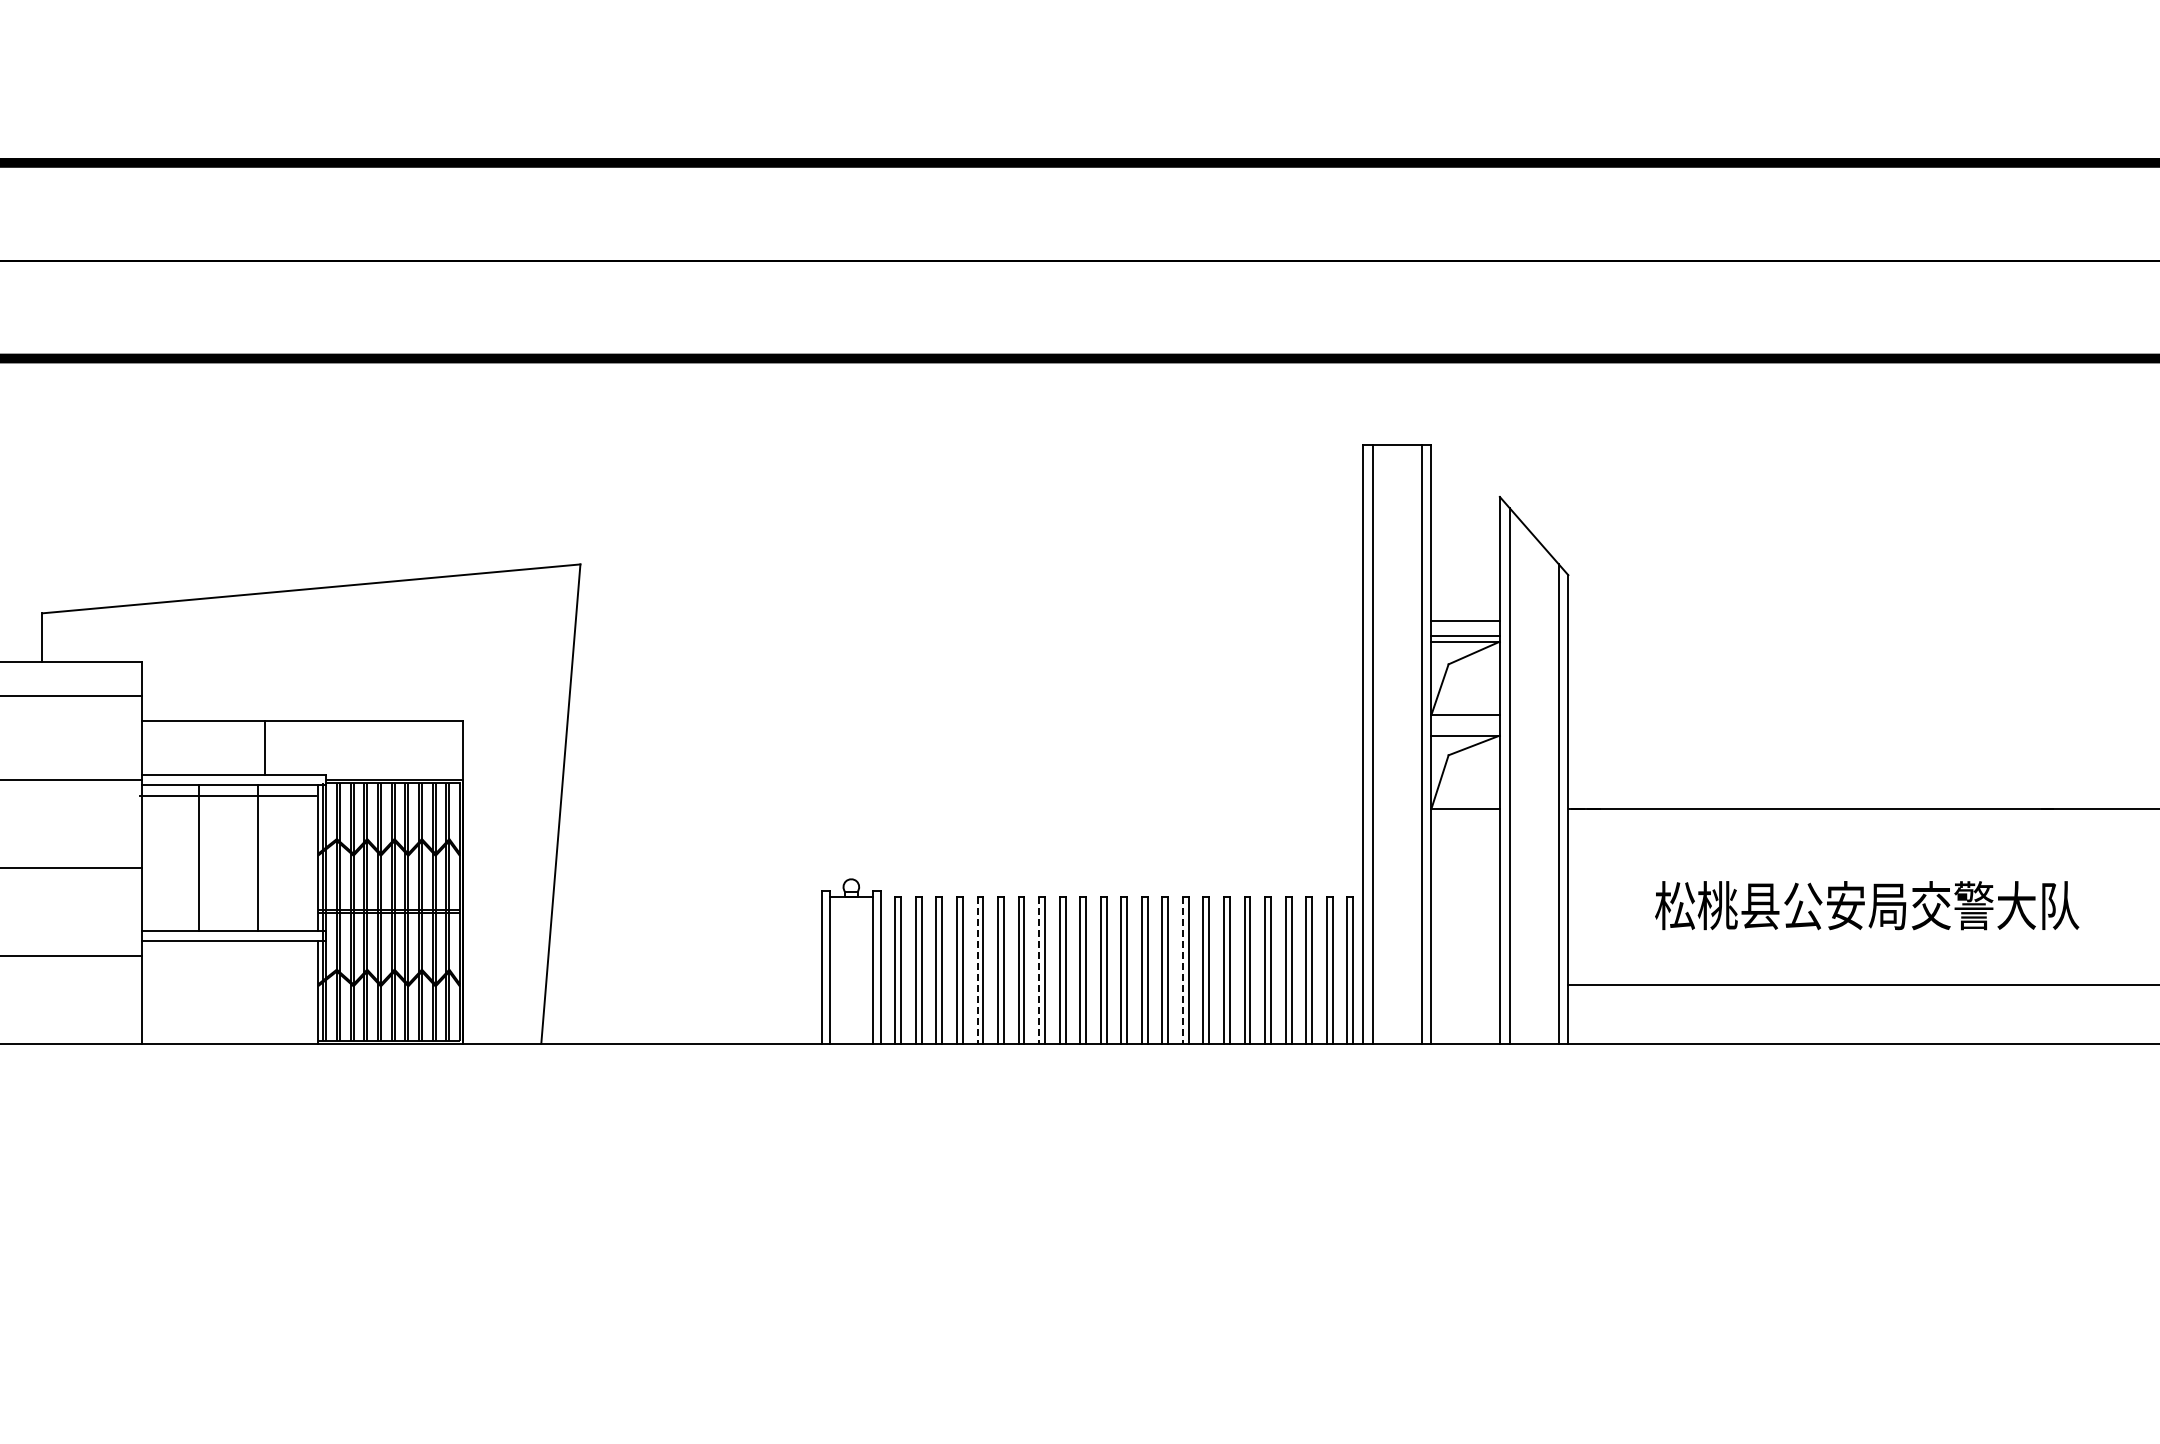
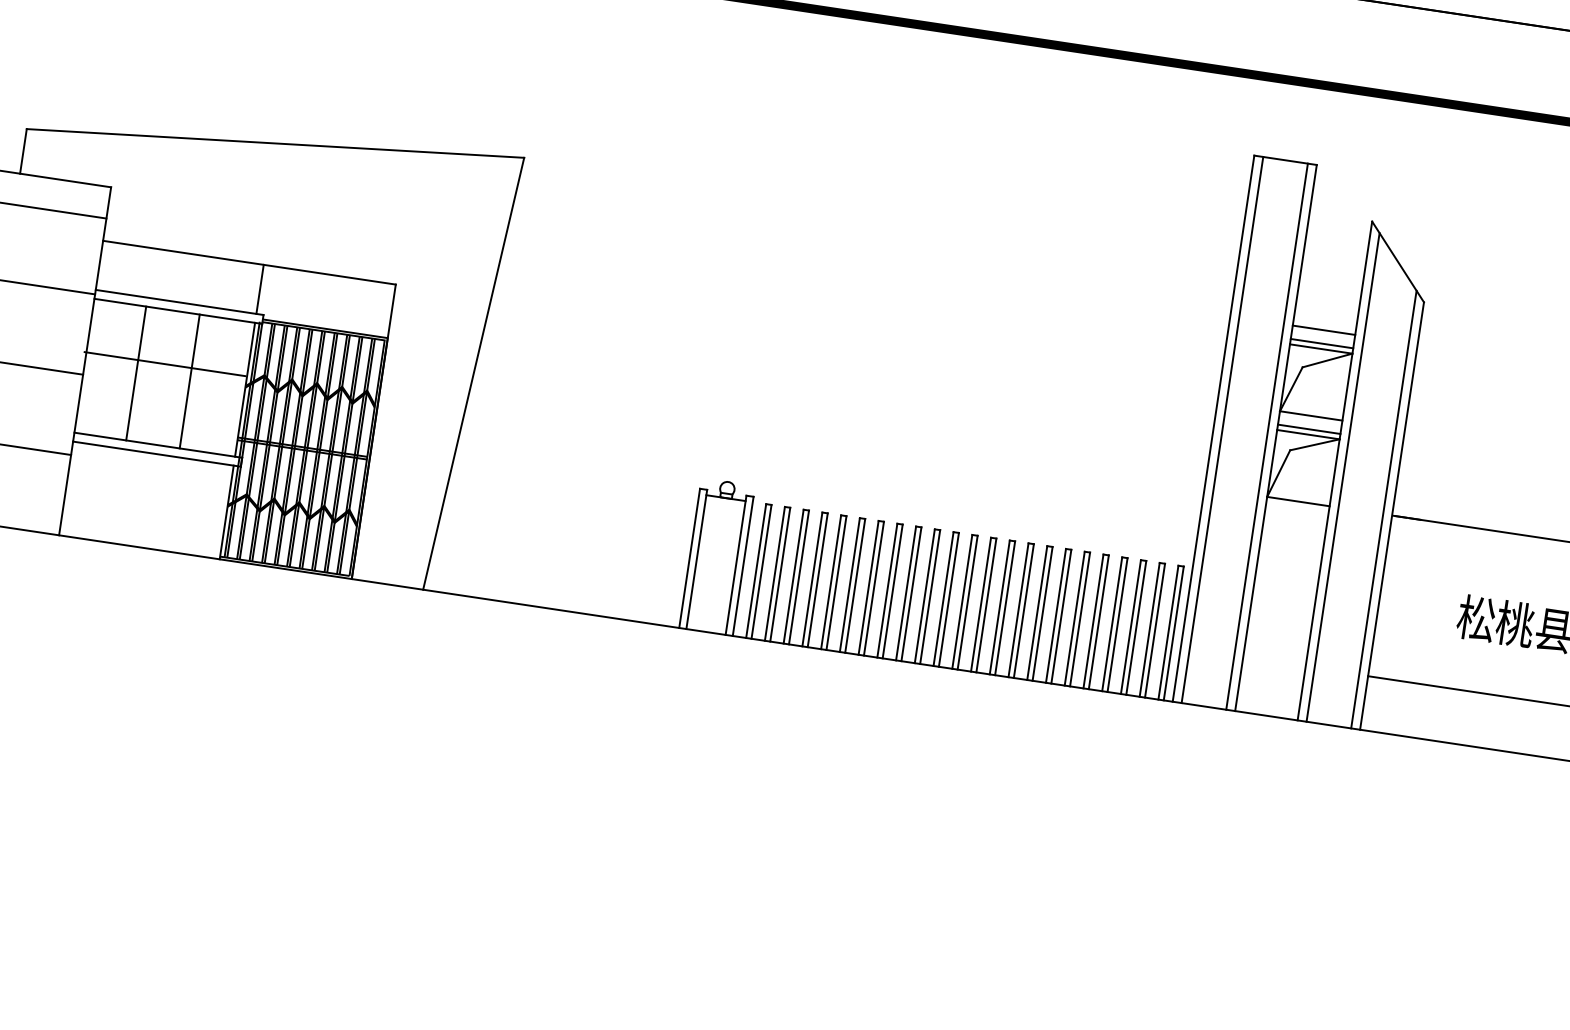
line: (1465, 729) -> (1309, 429), added
line: (265, 747) -> (260, 289), moved
line: (228, 796) -> (165, 364), moved
line: (977, 970) -> (831, 582), dashed -> solid
line: (1039, 970) -> (887, 590), dashed -> solid
line: (1182, 970) -> (1018, 610), dashed -> solid

